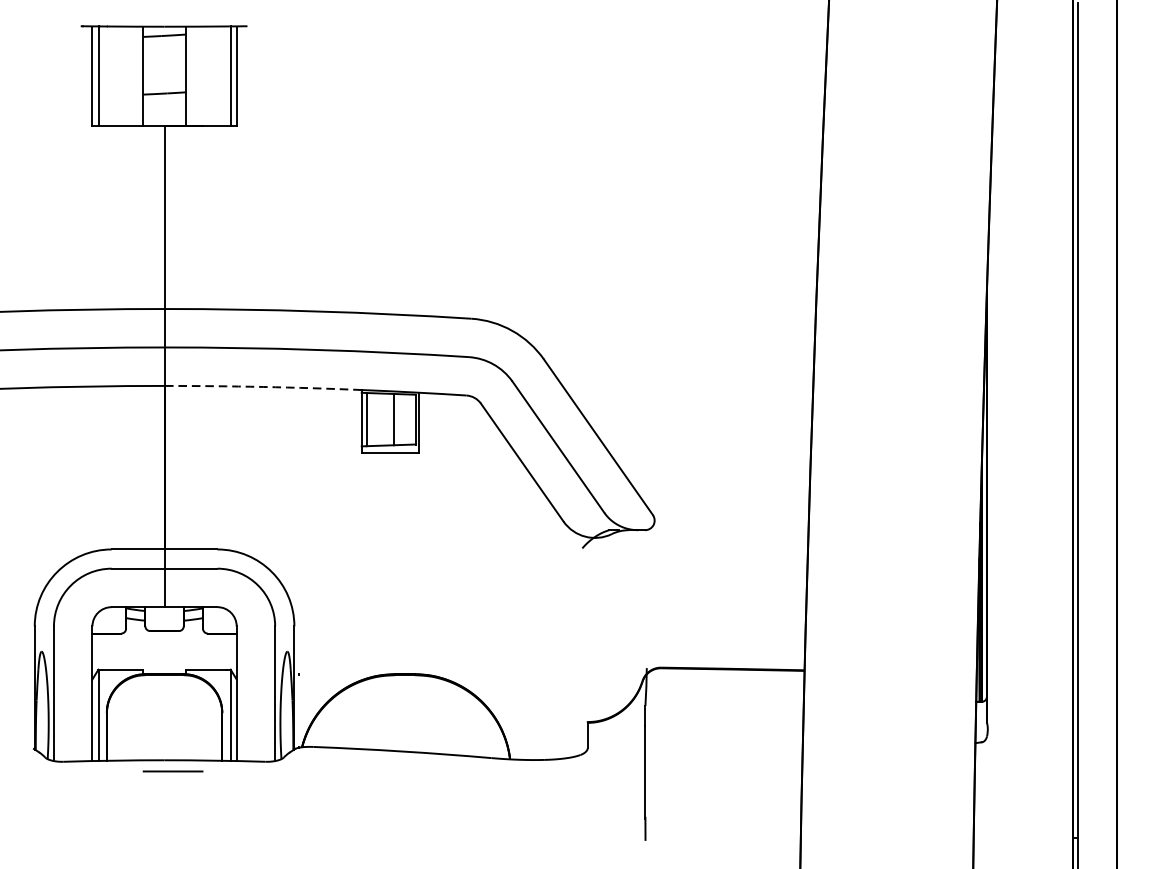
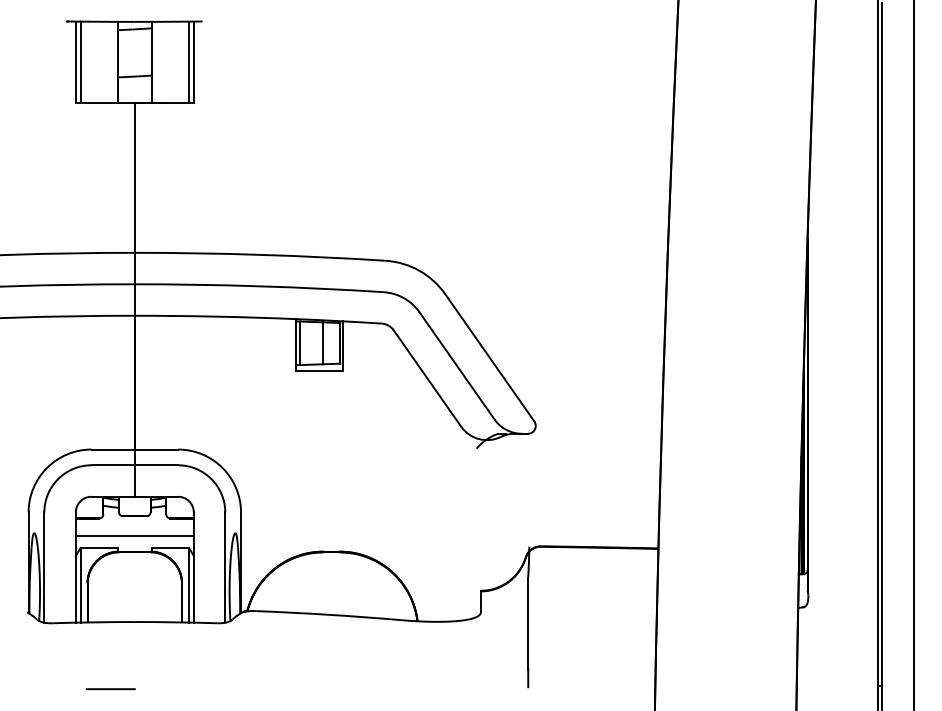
arc: (263, 386) -> (215, 316), dashed -> solid
line: (164, 655) -> (134, 536), added
line: (172, 771) -> (110, 689), moved

